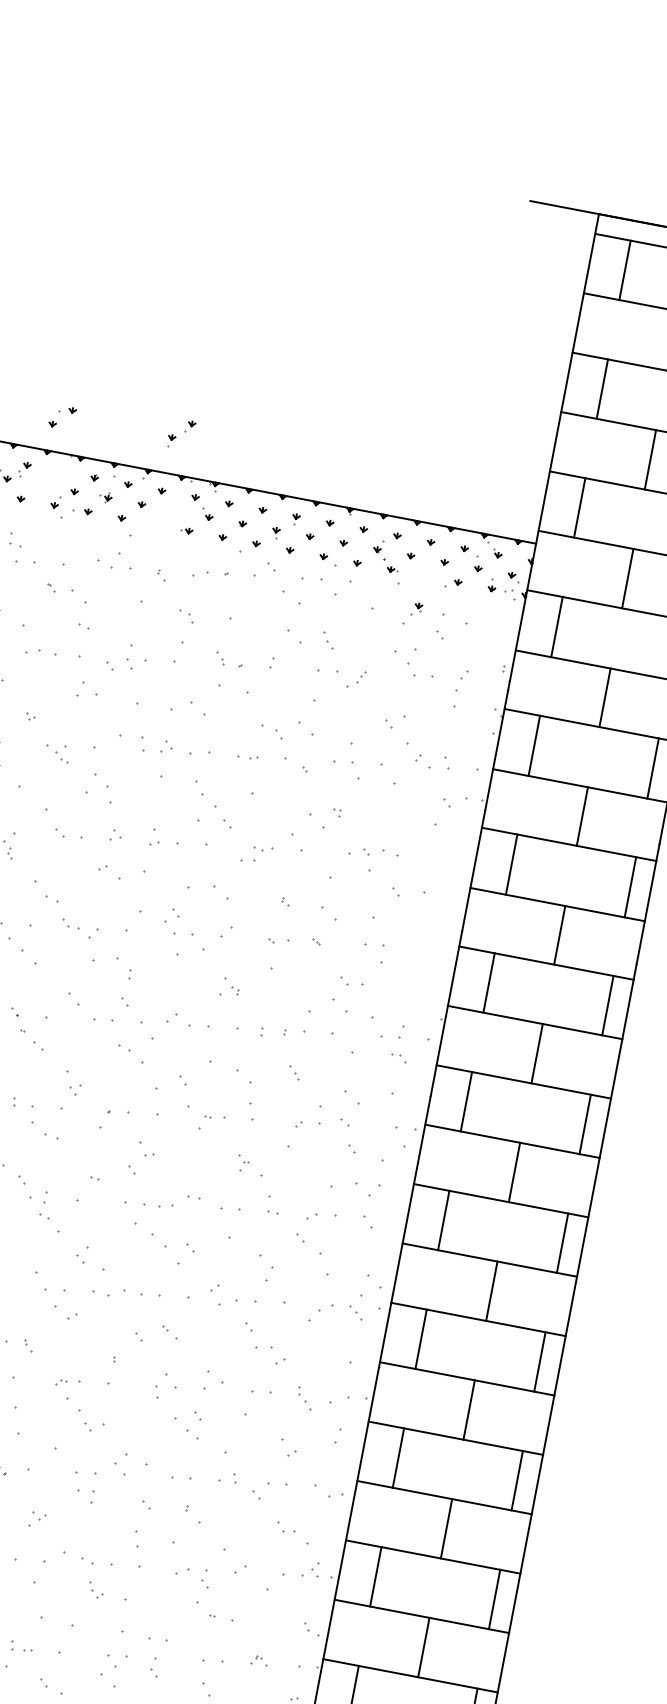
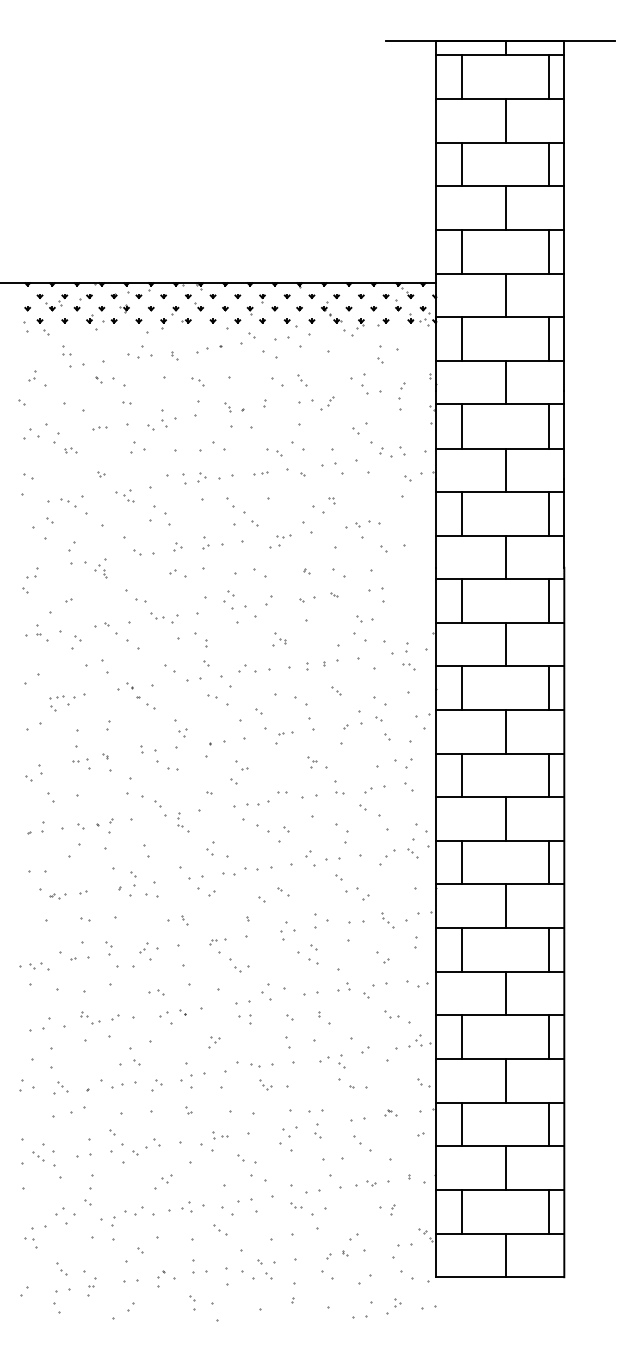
part: (61, 417) -> (82, 302), moved
part: (180, 434) -> (169, 317), moved
part: (411, 613) -> (357, 327), moved
part: (40, 654) -> (99, 428), size x0.62
part: (52, 1212) -> (183, 822), size x0.71

